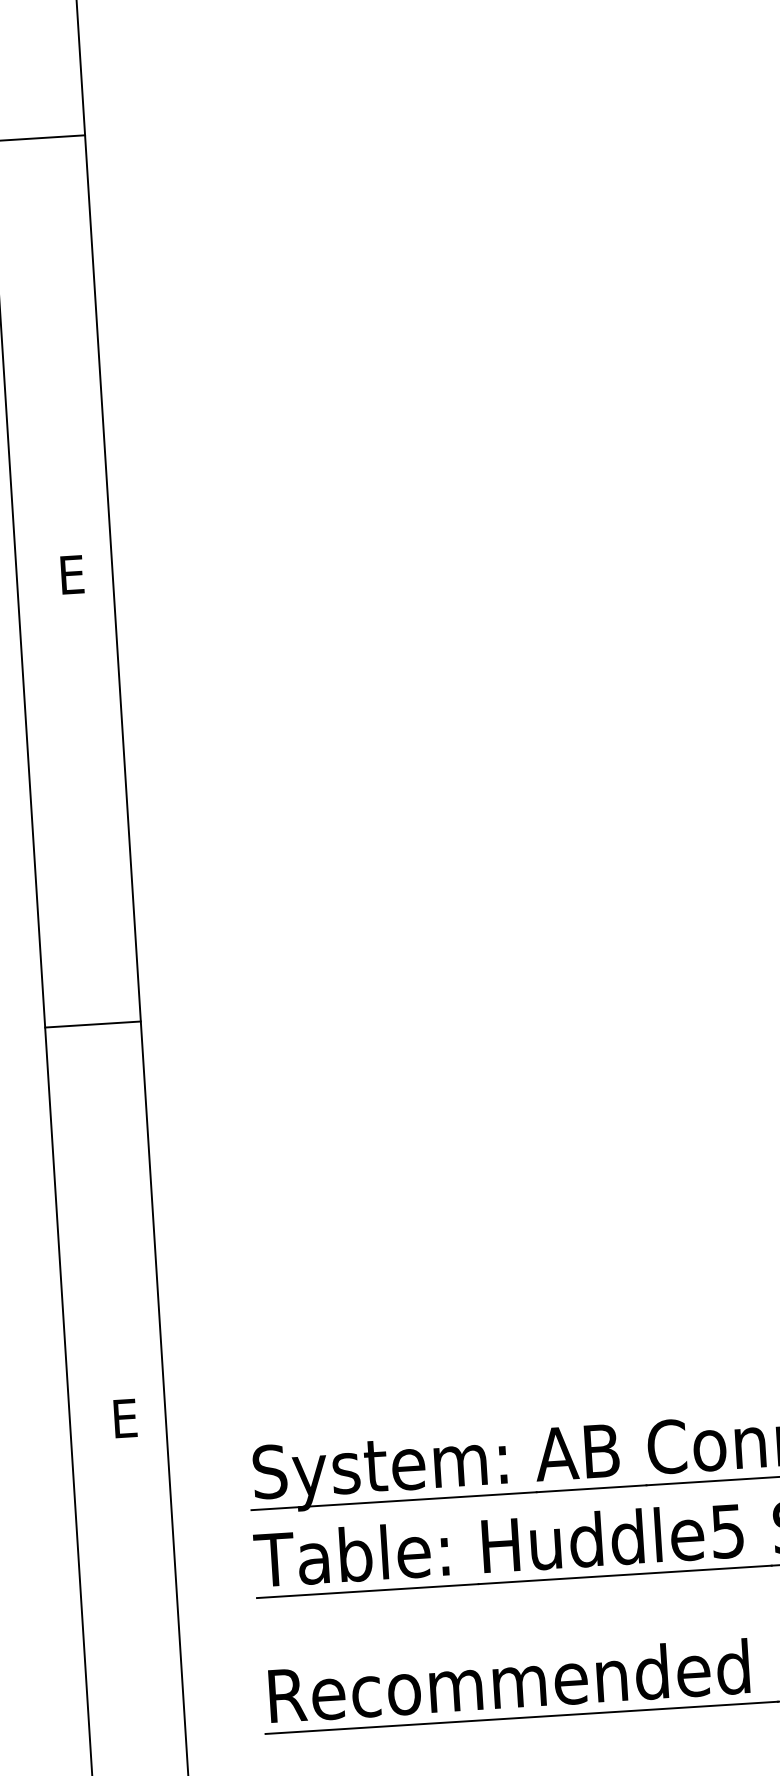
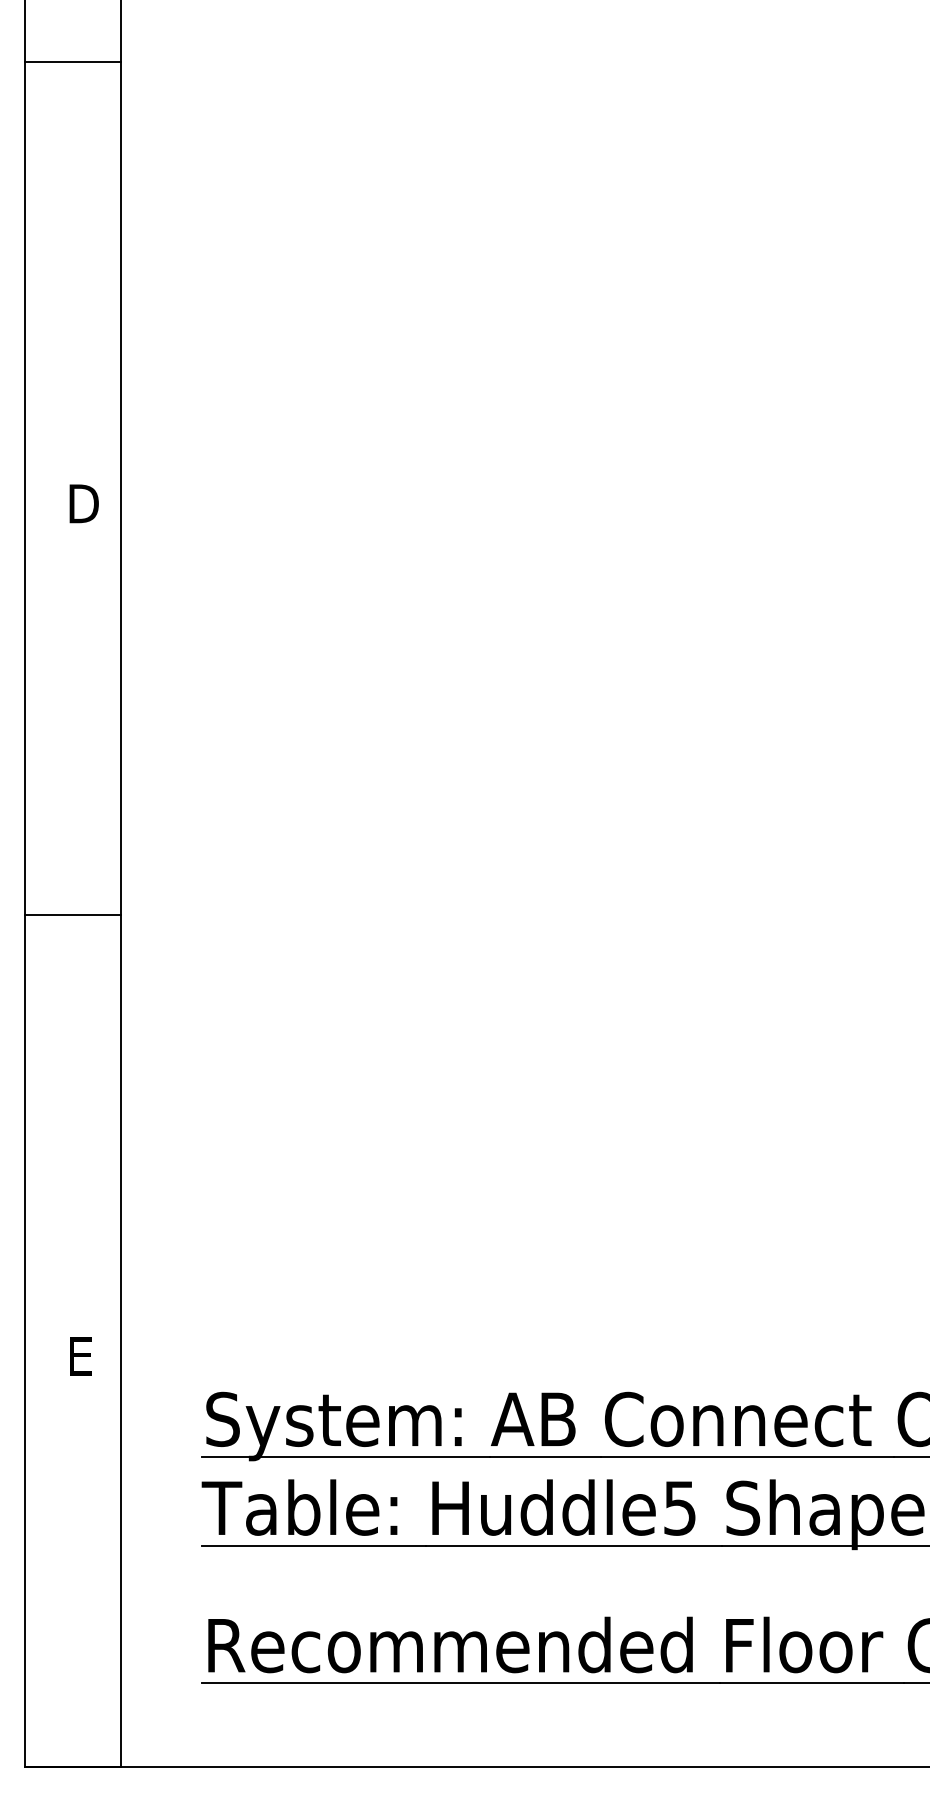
text: (75, 574) -> (83, 503), E -> D
line: (92, 1024) -> (72, 914), moved

